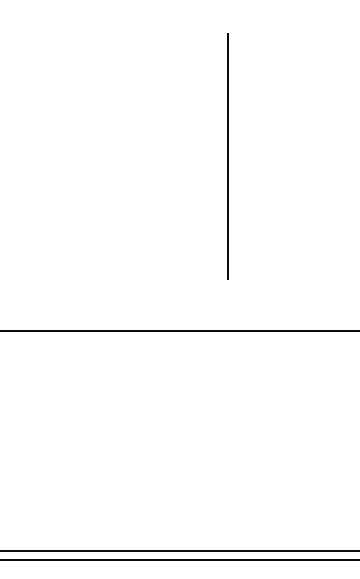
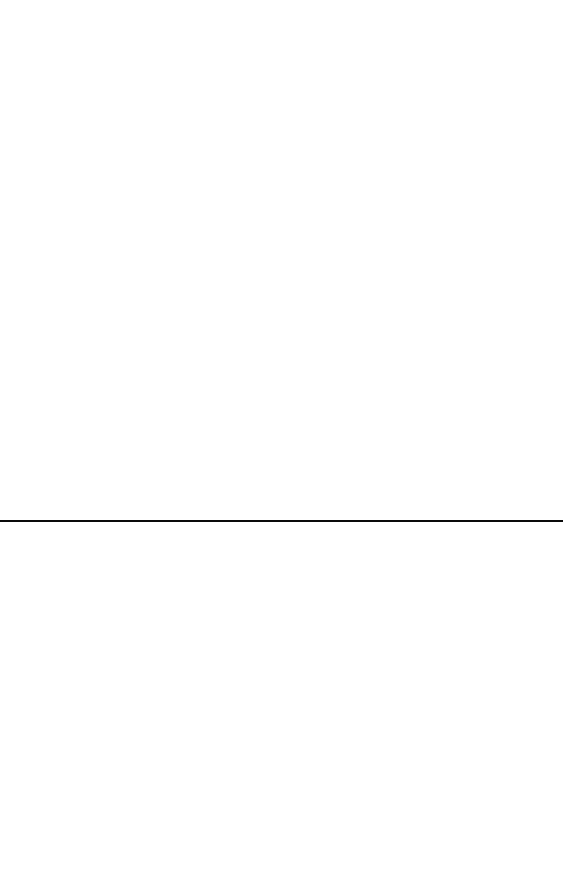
hatch: (227, 155) -> (356, 227), removed

